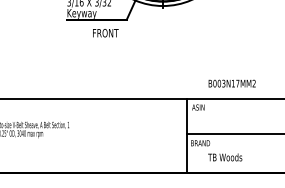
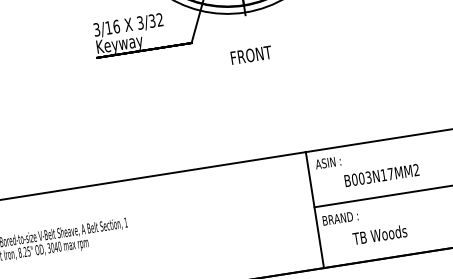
text: (105, 33) -> (251, 55), moved
text: (231, 83) -> (380, 175), moved

